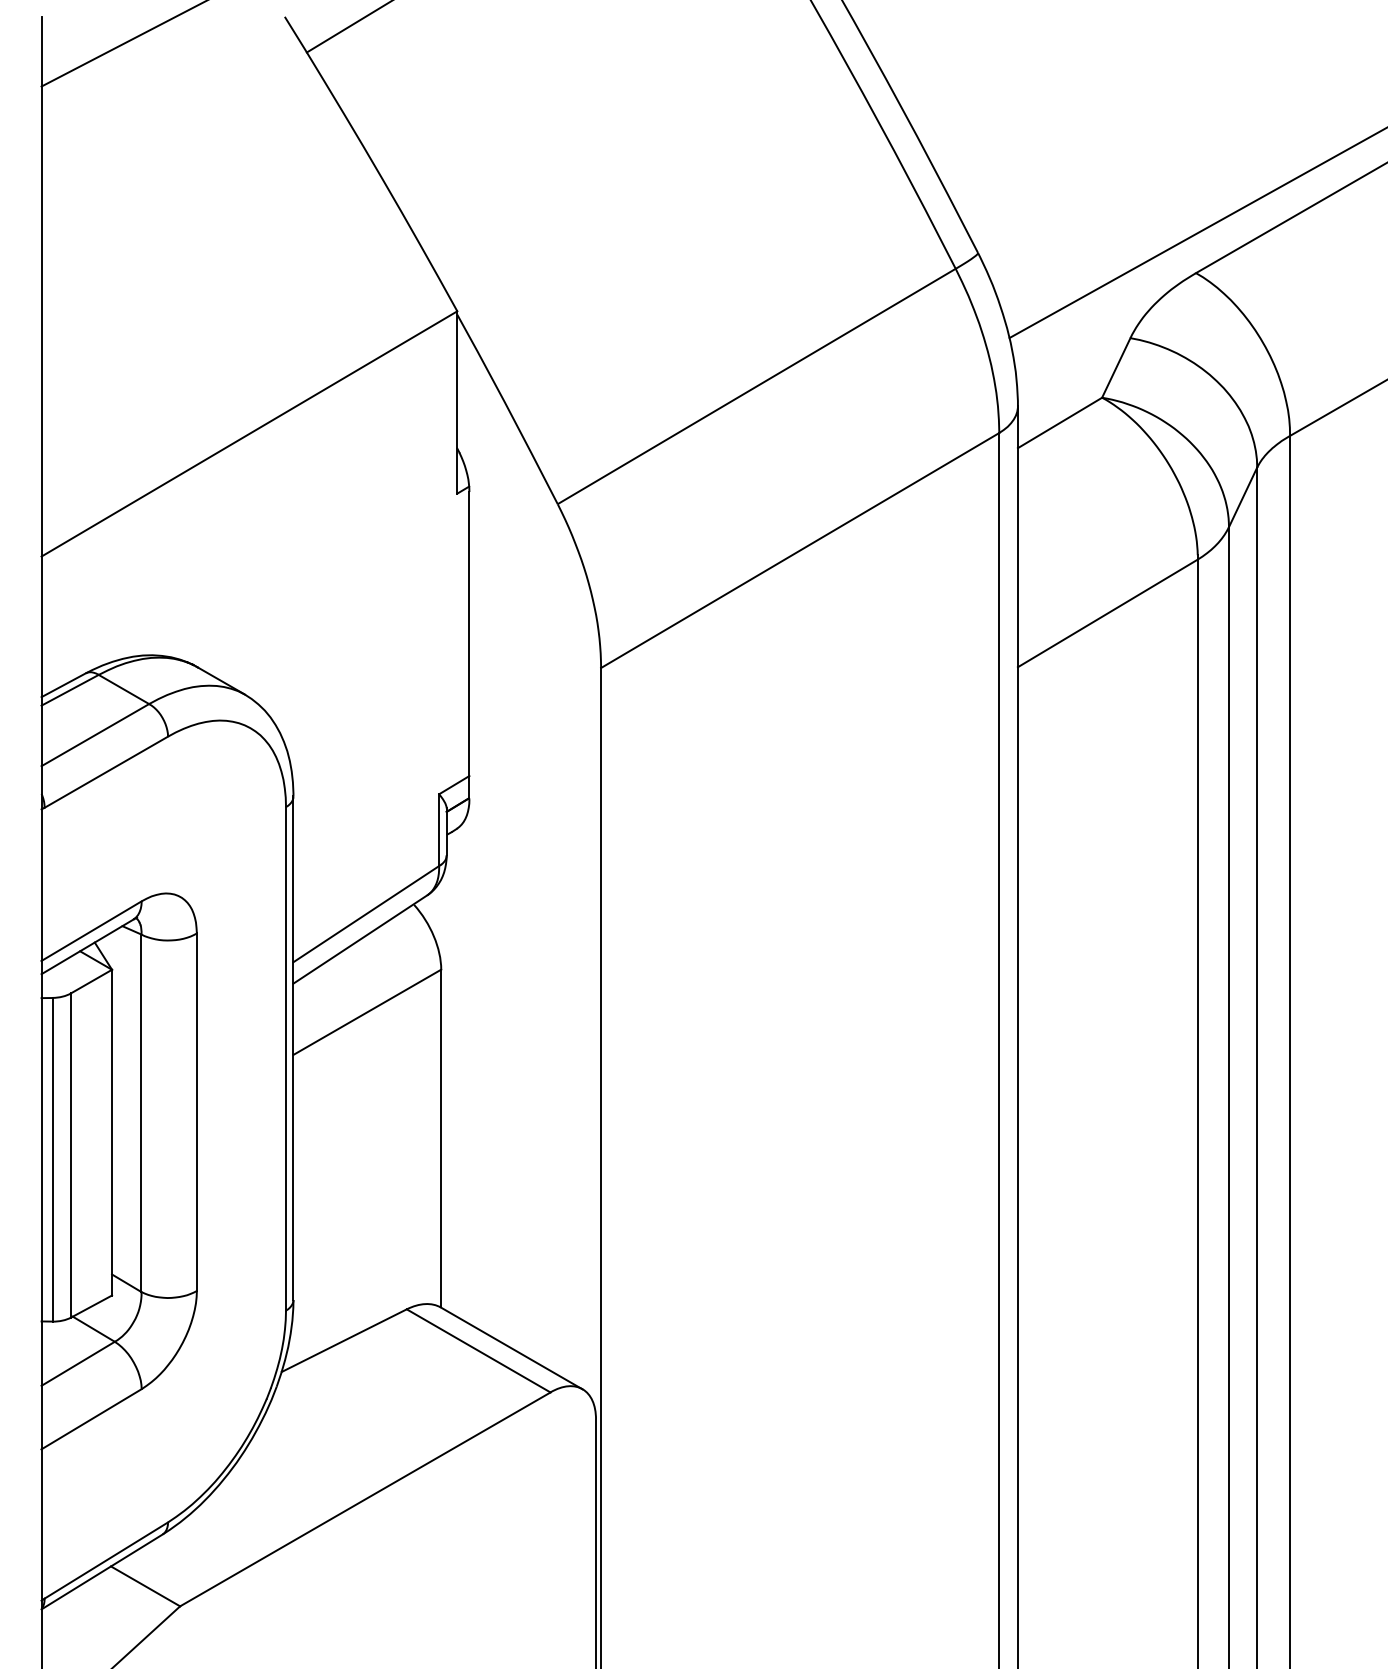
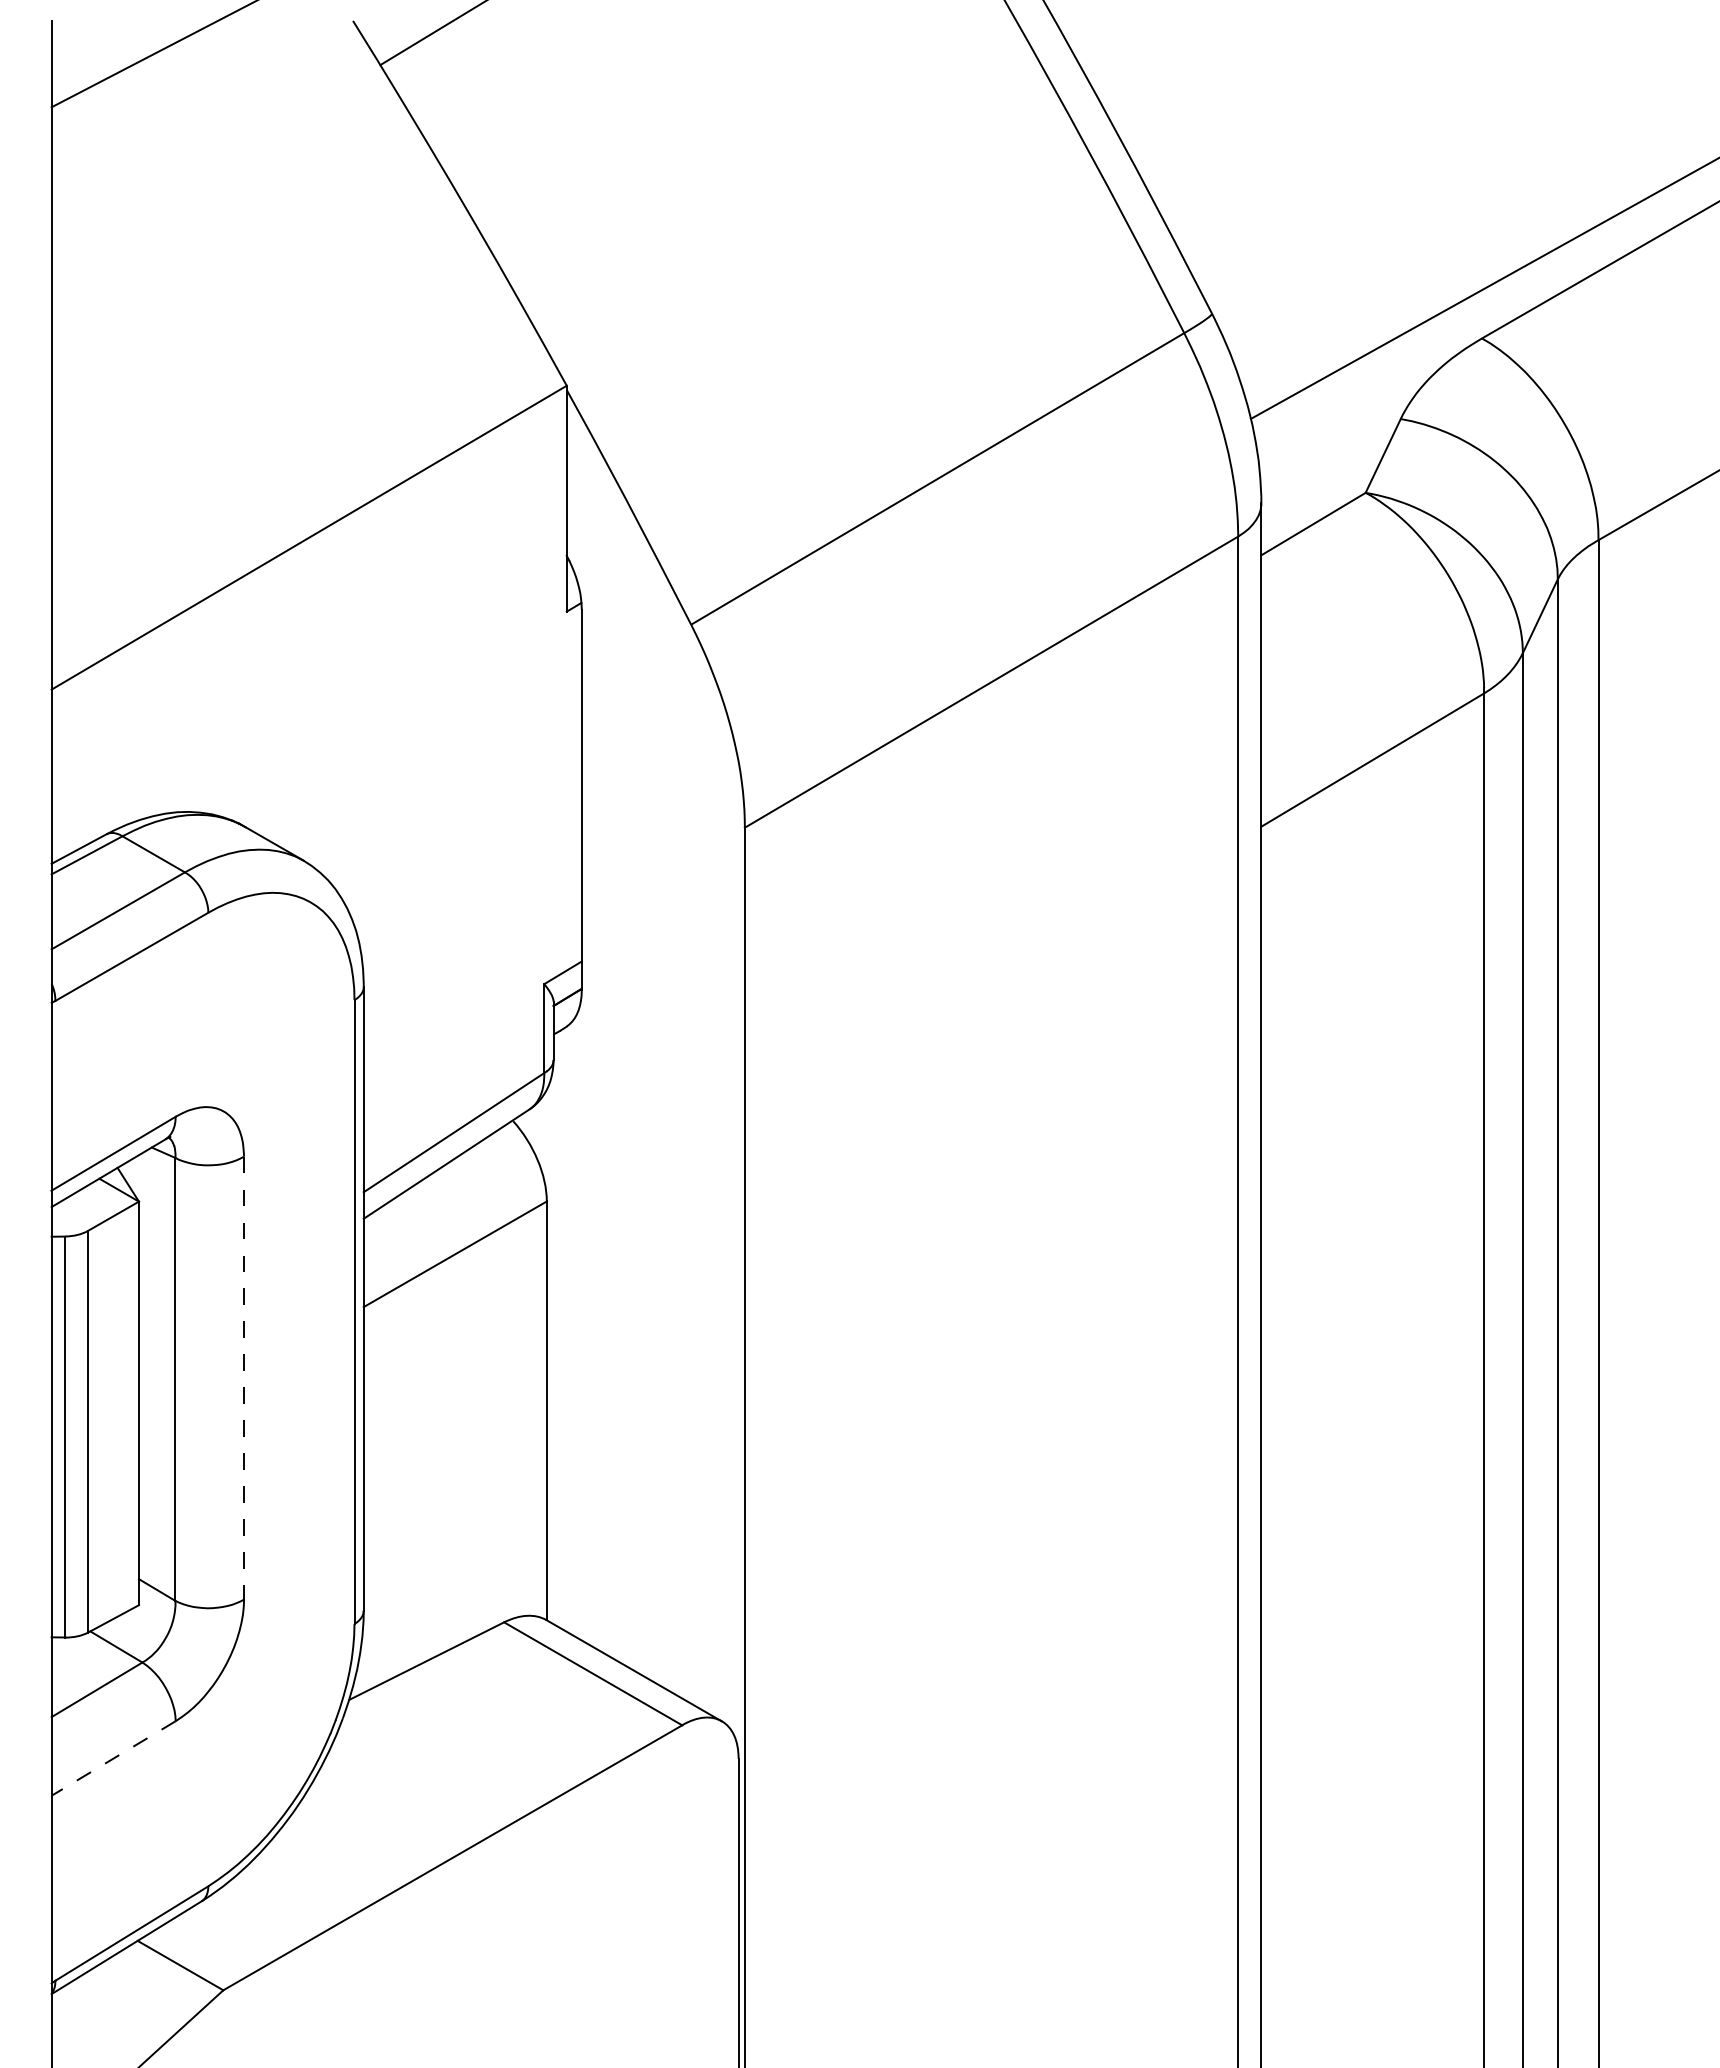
line: (197, 1112) -> (244, 1378), solid -> dashed
line: (91, 1419) -> (113, 1758), solid -> dashed

